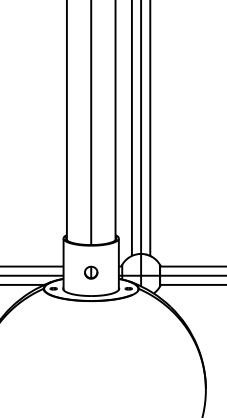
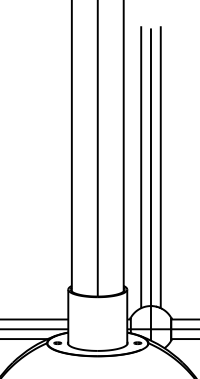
part: (91, 272) -> (98, 325), removed

